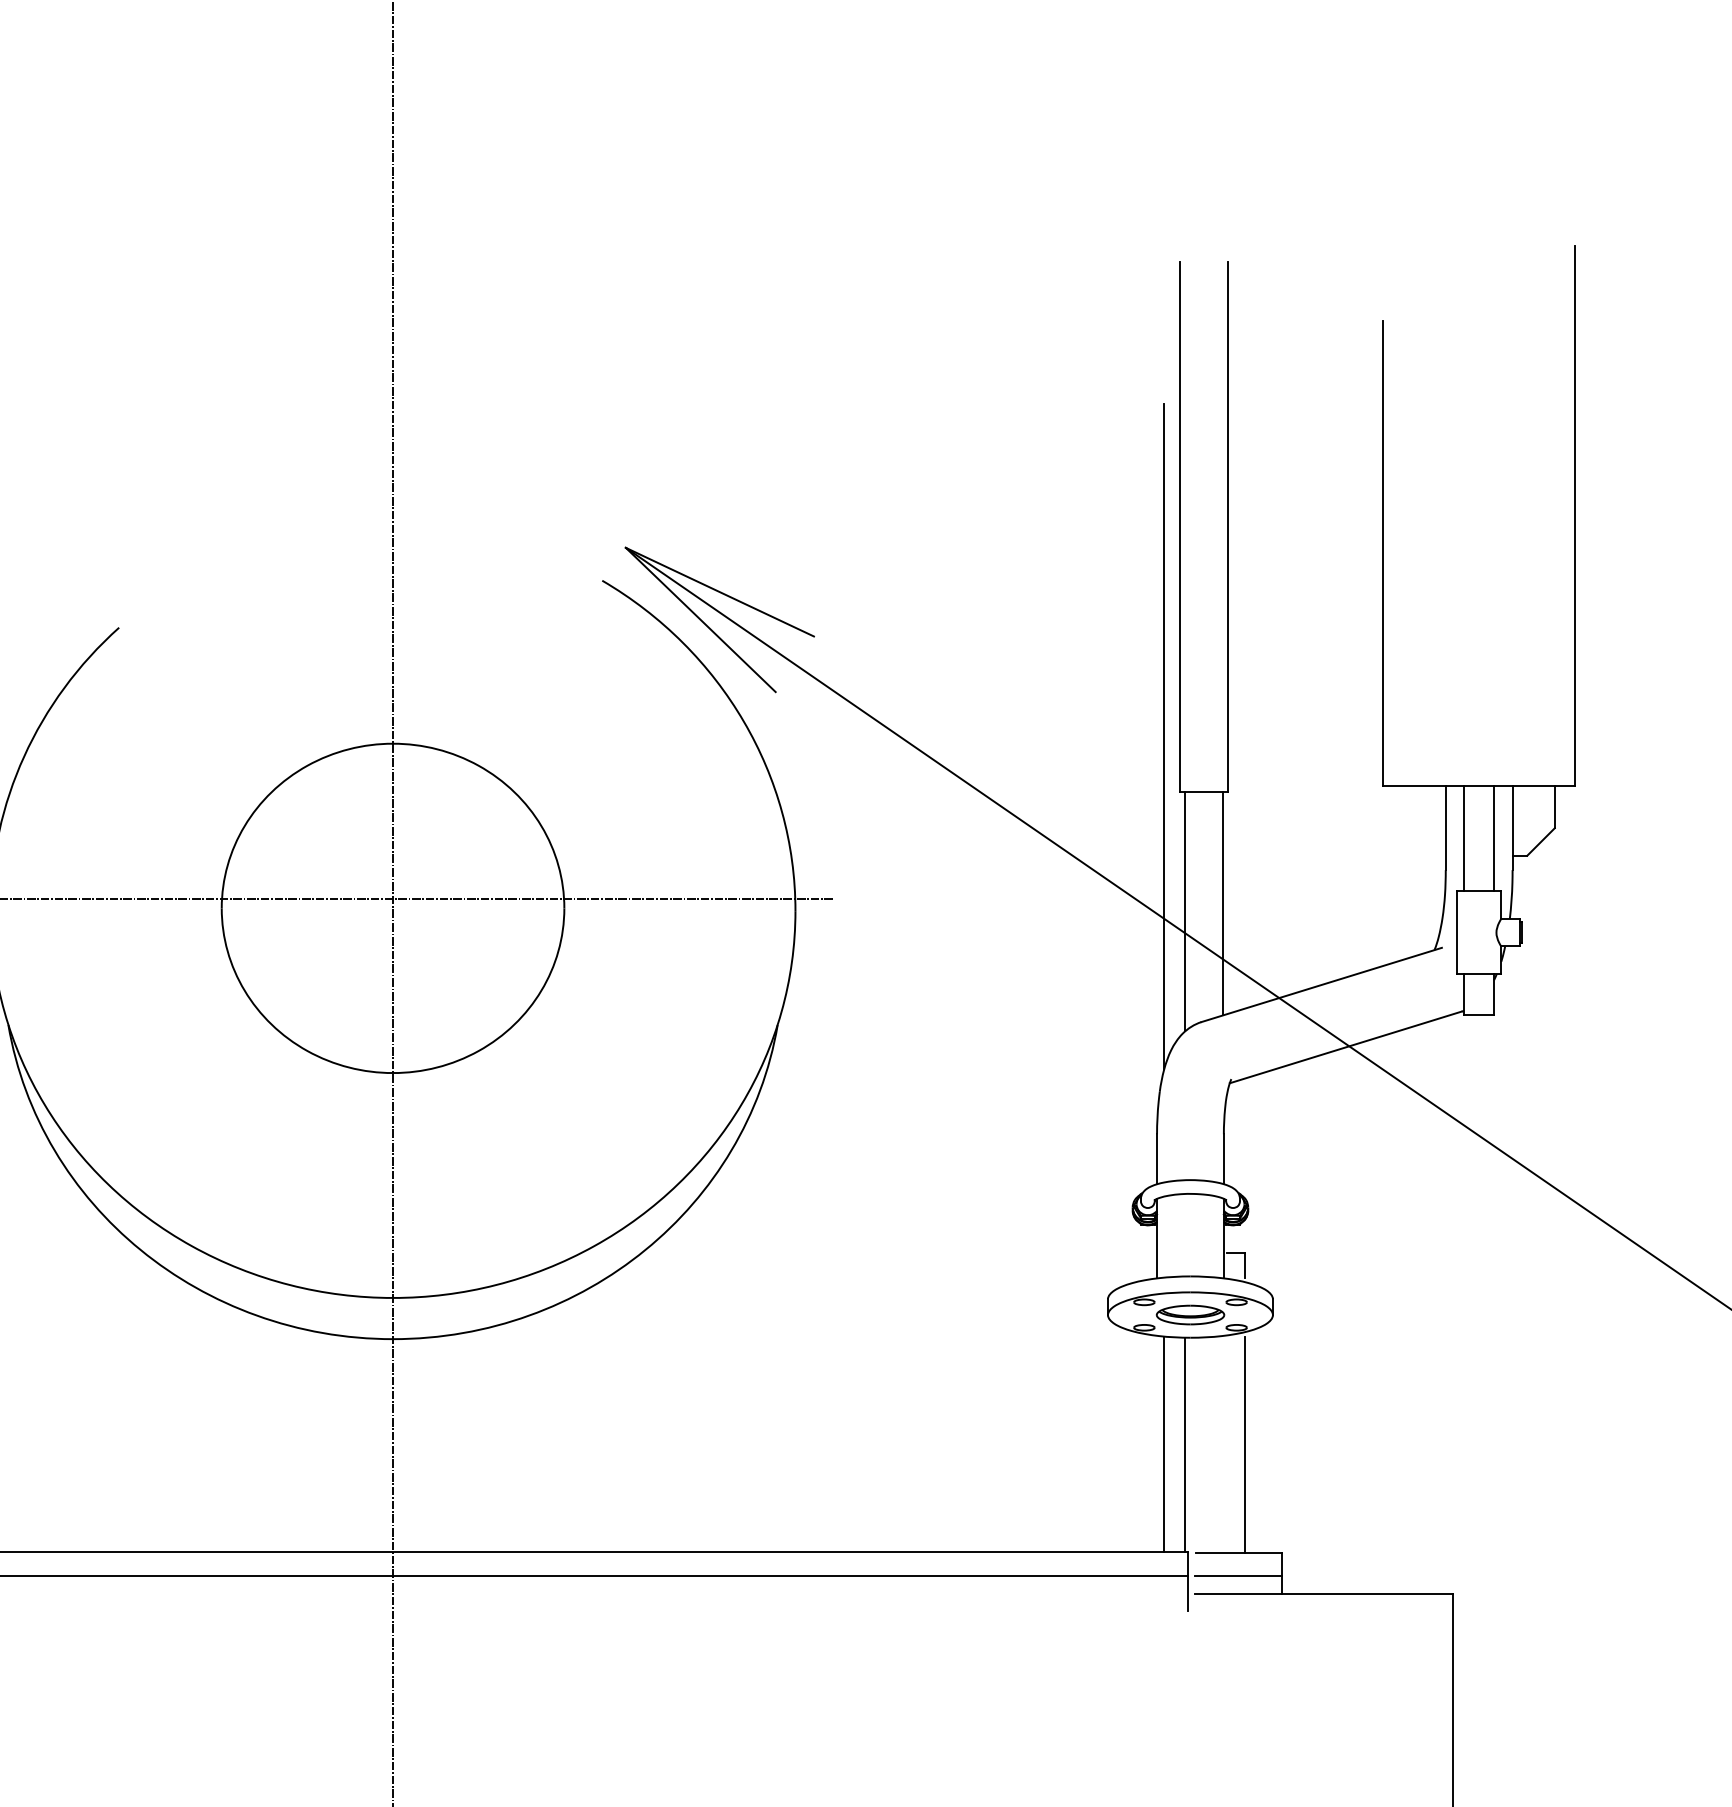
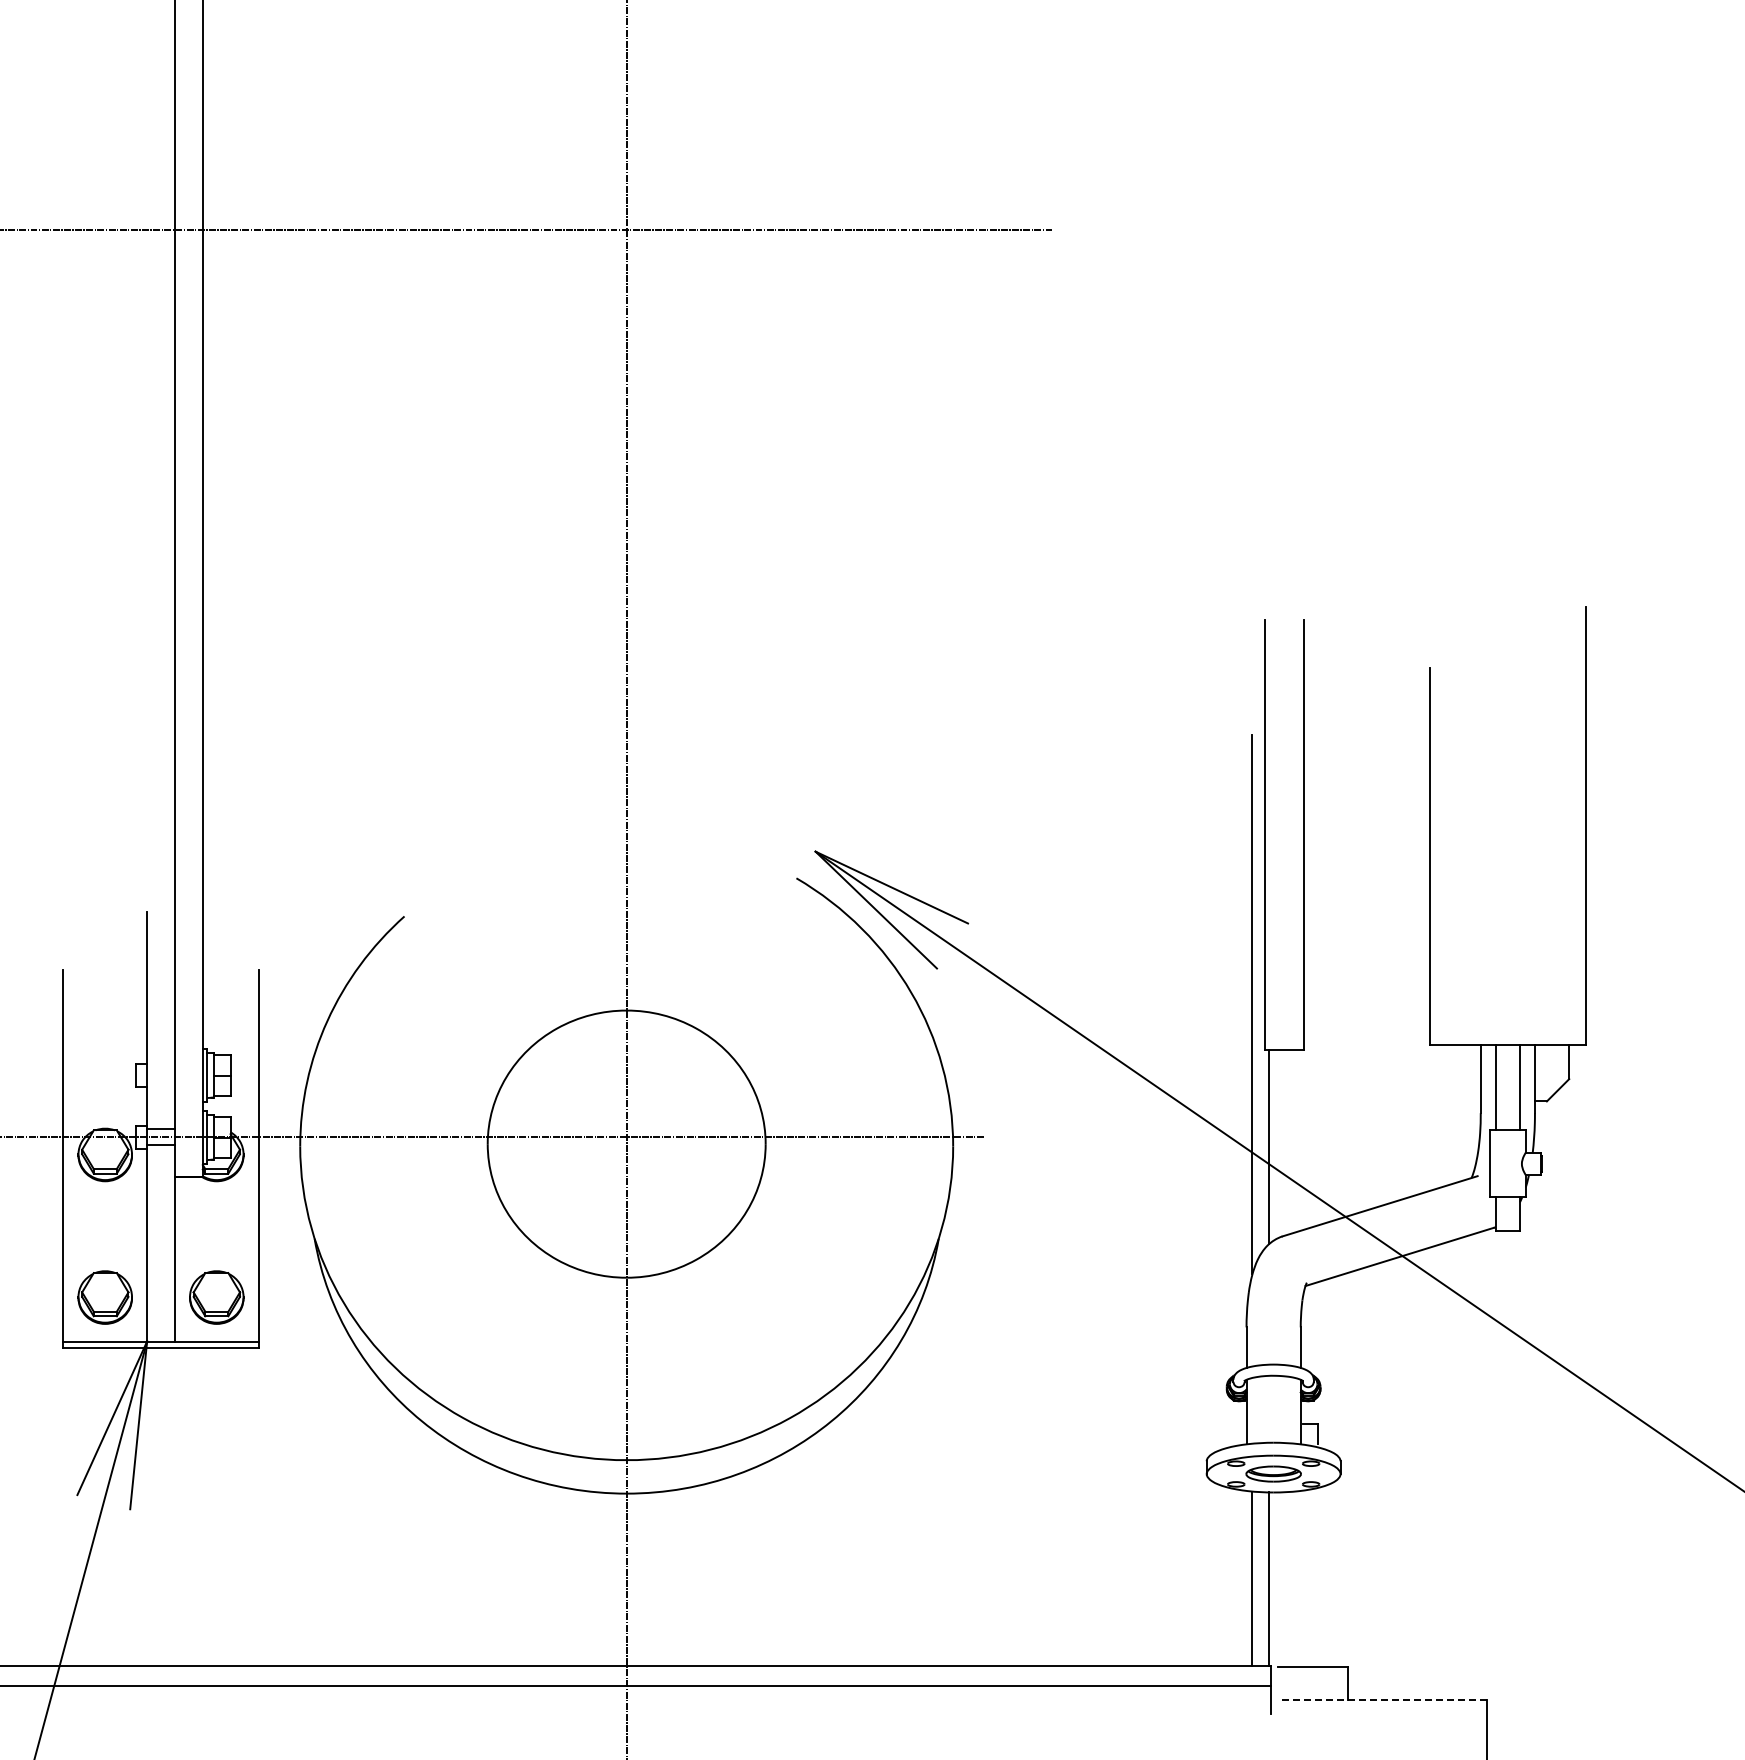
line: (1223, 903) -> (1300, 1140), removed
line: (1244, 1444) -> (1317, 1579), removed
line: (1238, 1576) -> (1312, 1686), removed
line: (1324, 1594) -> (1382, 1700), solid -> dashed

